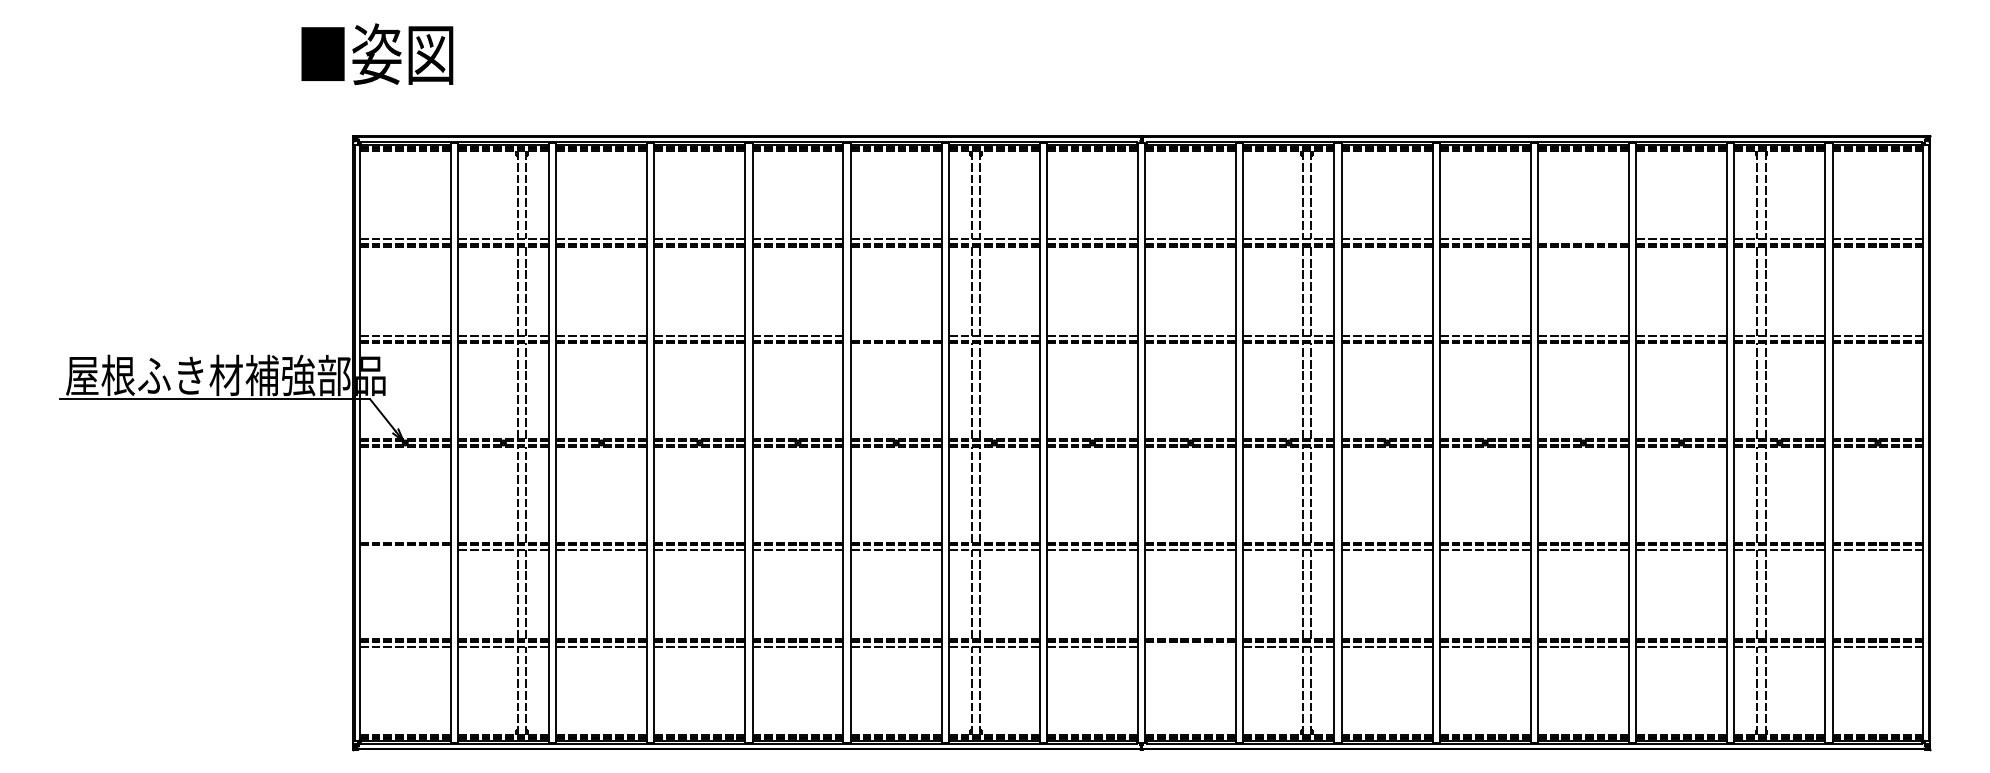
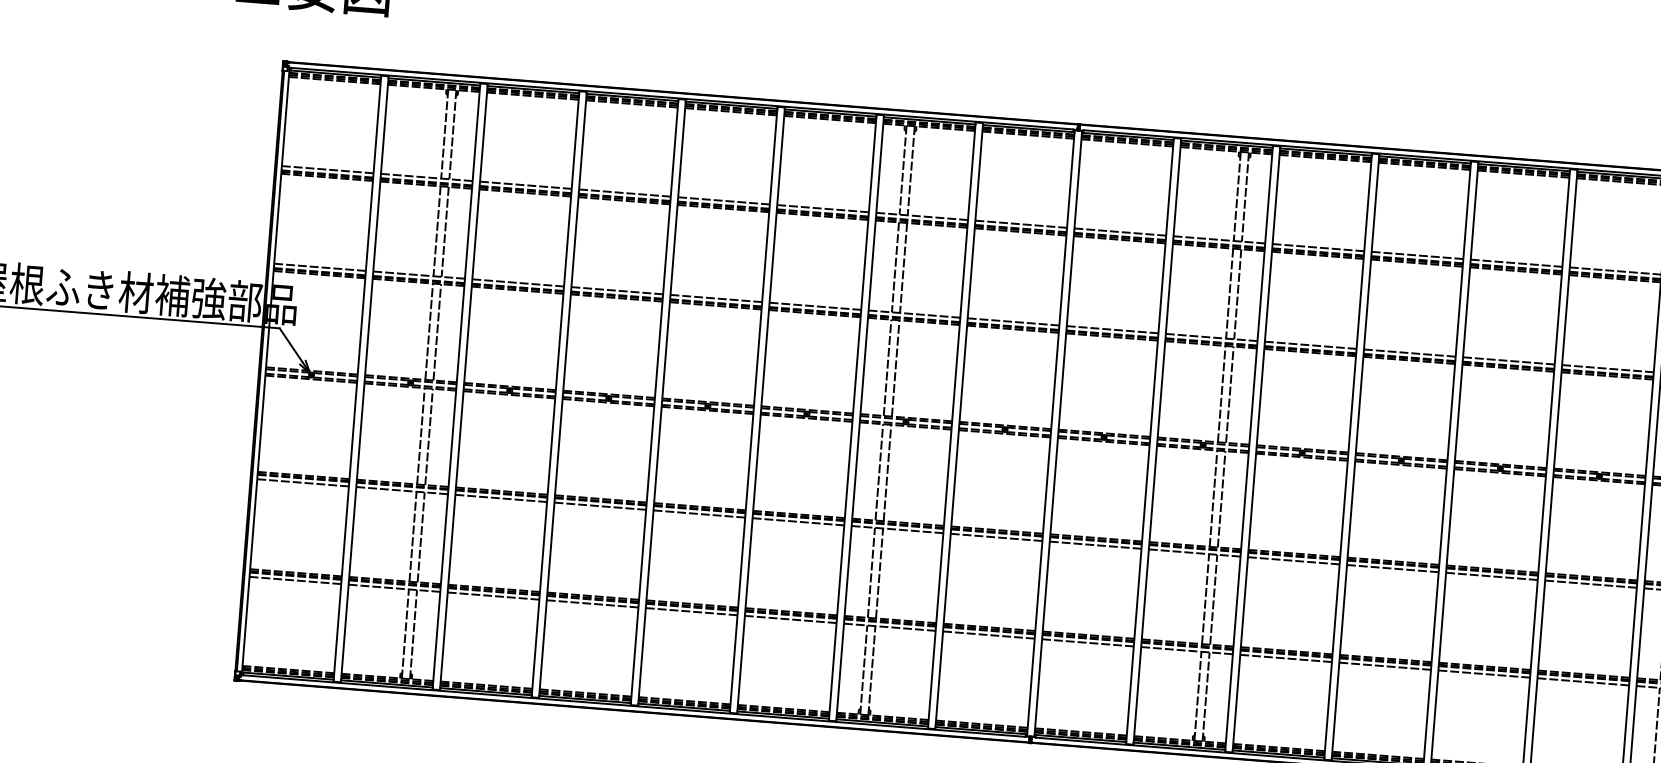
line: (1583, 239) -> (1516, 263), added
line: (895, 336) -> (814, 306), added
line: (404, 549) -> (302, 482), added
line: (1190, 646) -> (1087, 642), added

